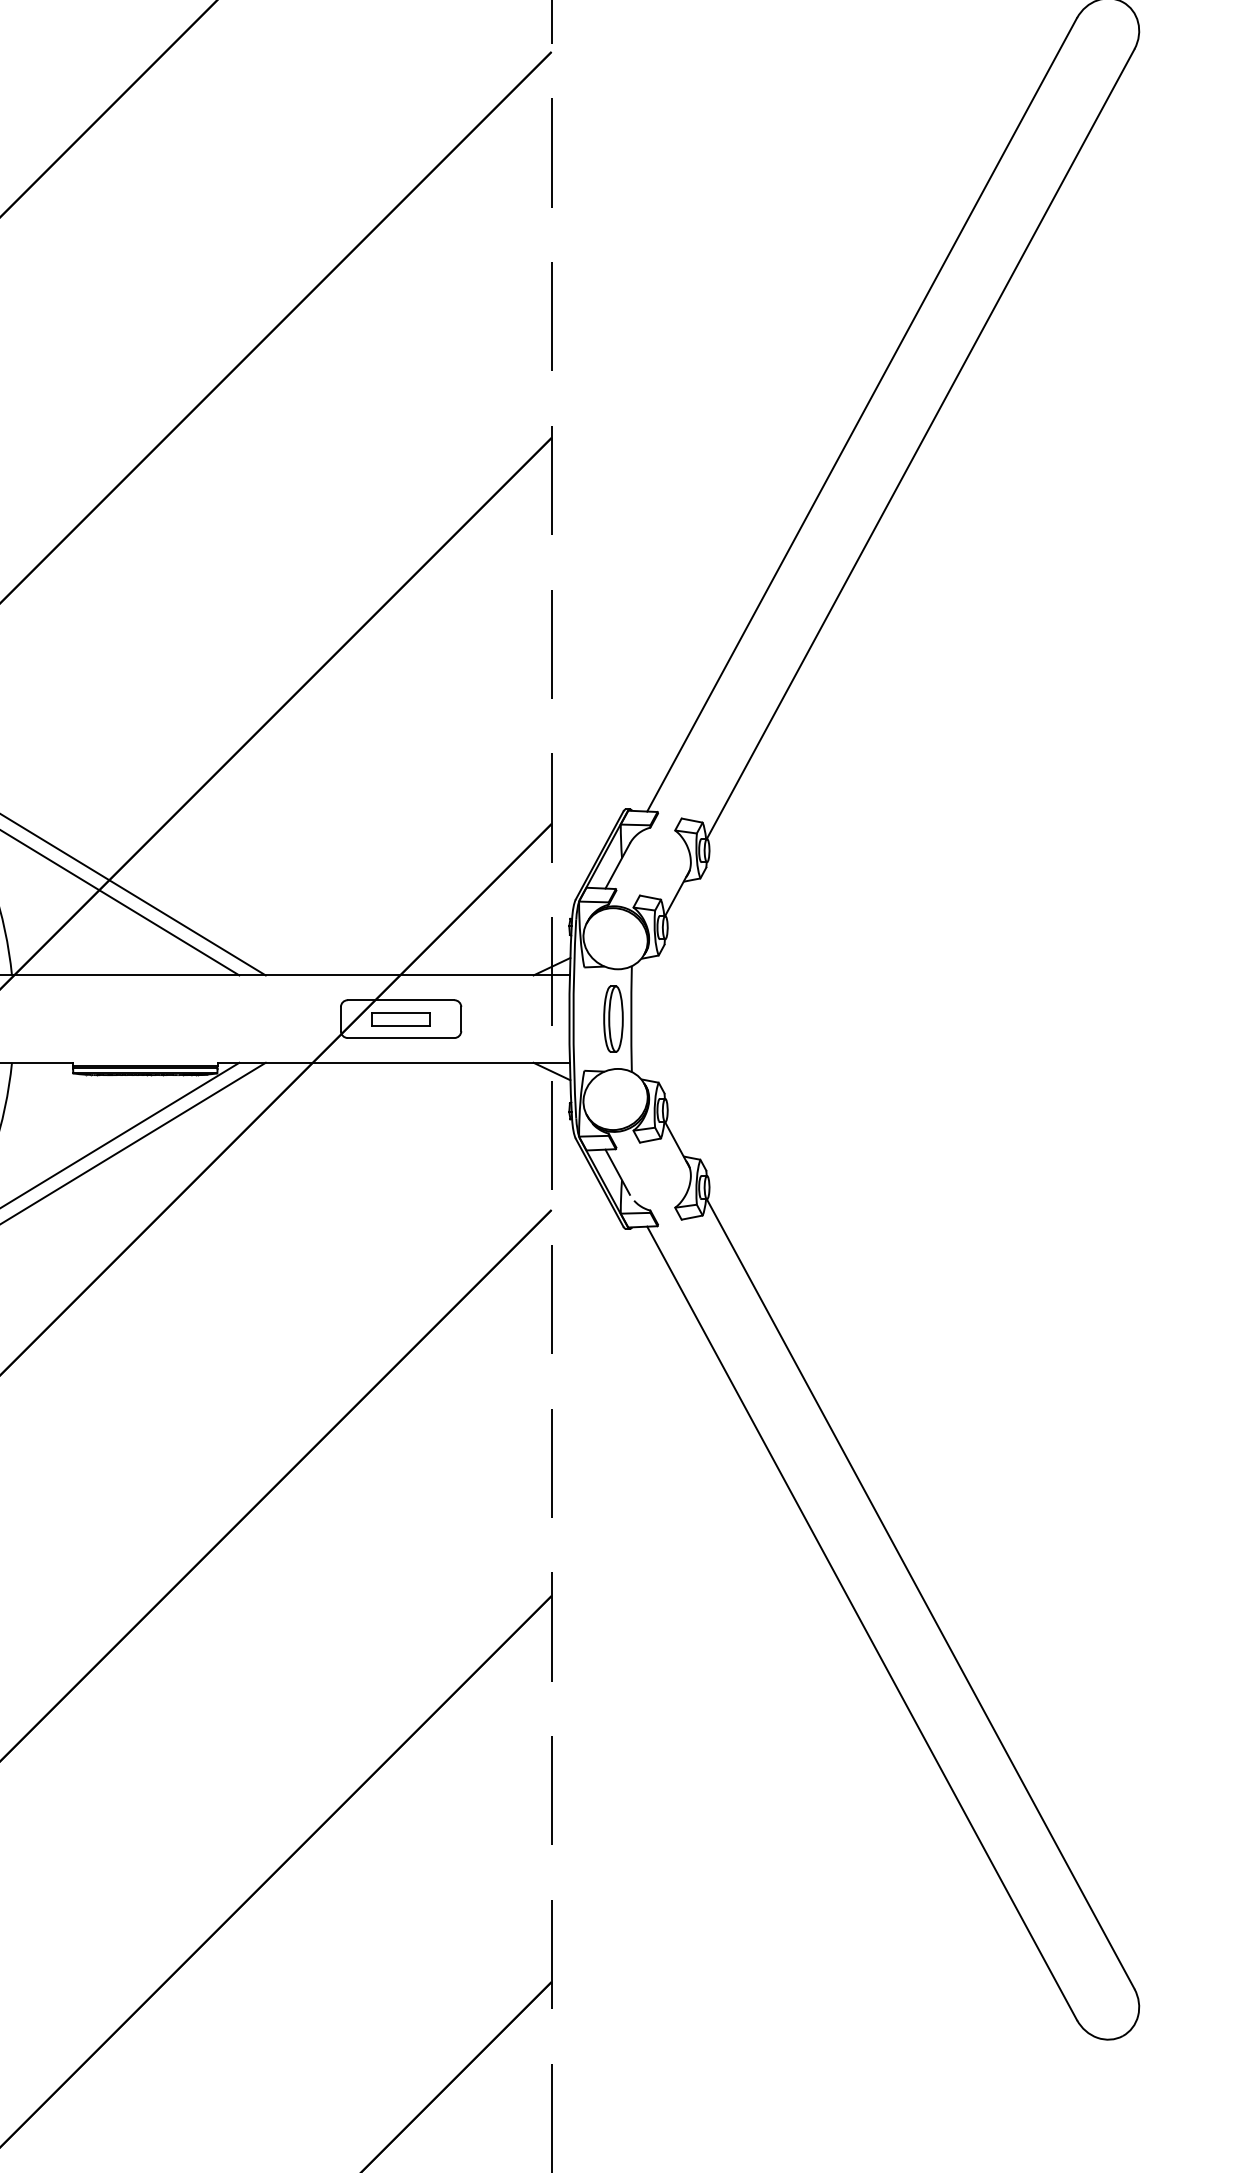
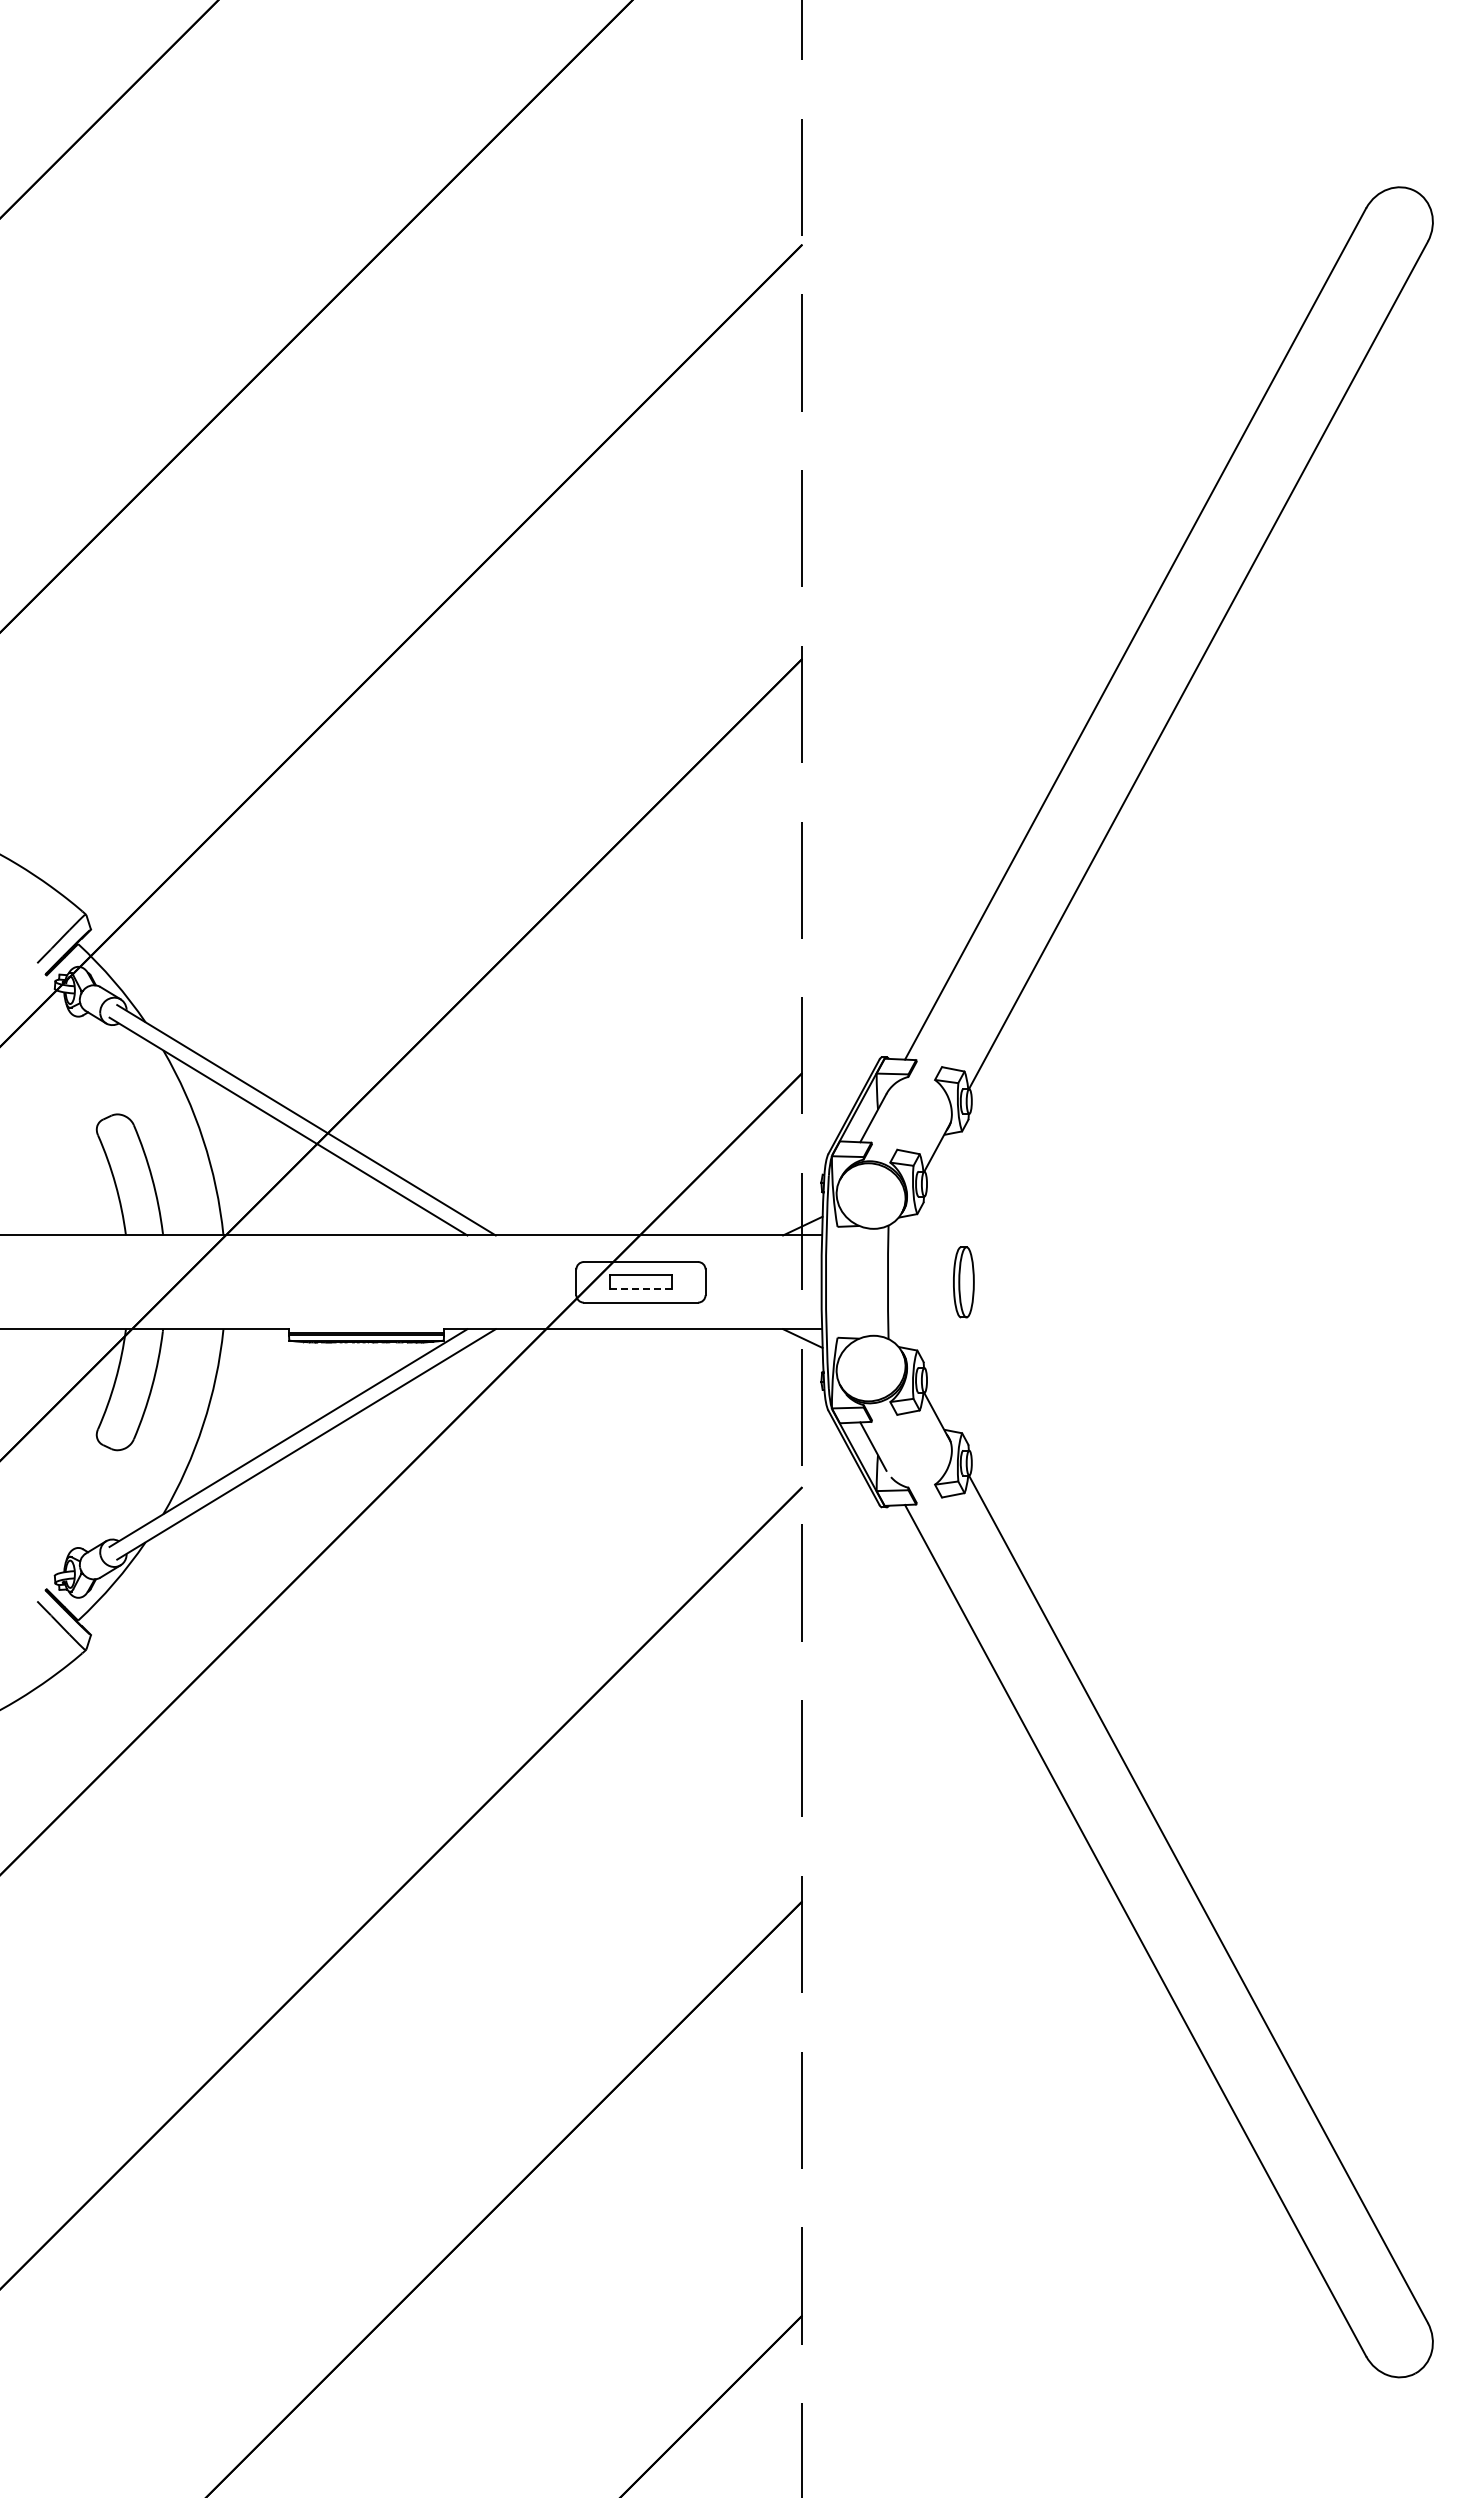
part: (613, 1019) -> (963, 1282), moved
line: (400, 1025) -> (640, 1289), solid -> dashed

